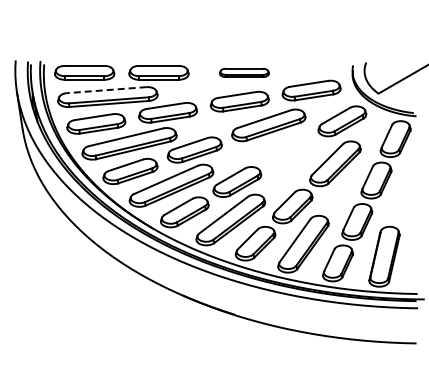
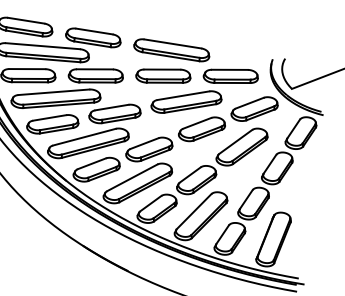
part: (244, 72) -> (172, 50), size x1.67
line: (106, 90) -> (42, 46), dashed -> solid
part: (289, 151) -> (201, 129), added

